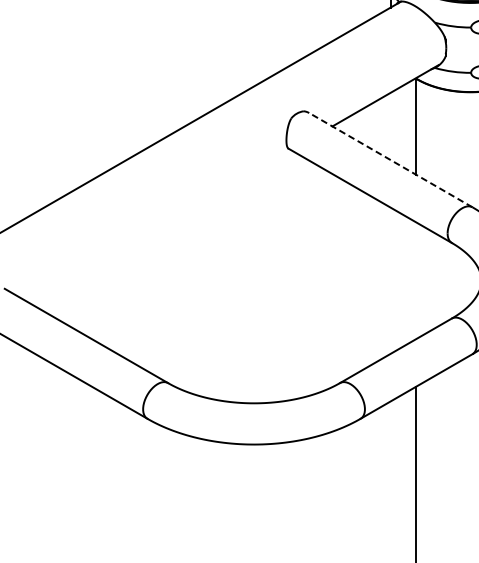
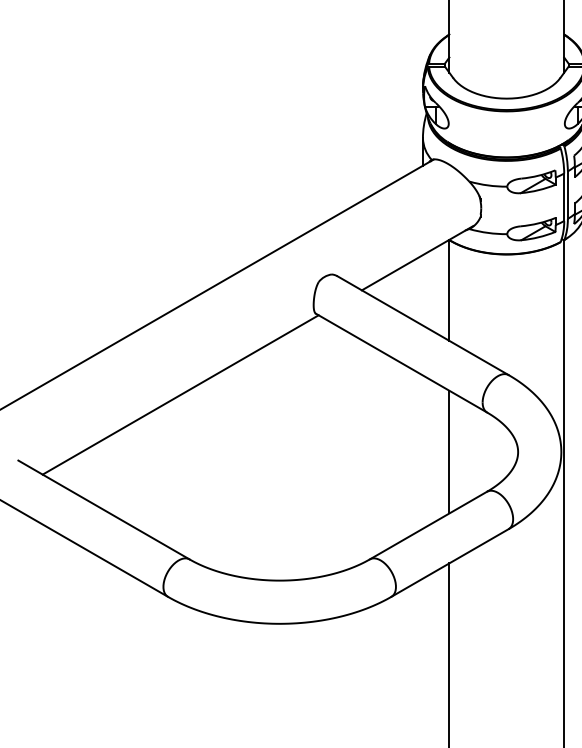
line: (391, 159) -> (423, 325), dashed -> solid
line: (159, 225) -> (180, 394), added
line: (416, 280) -> (449, 451), added

